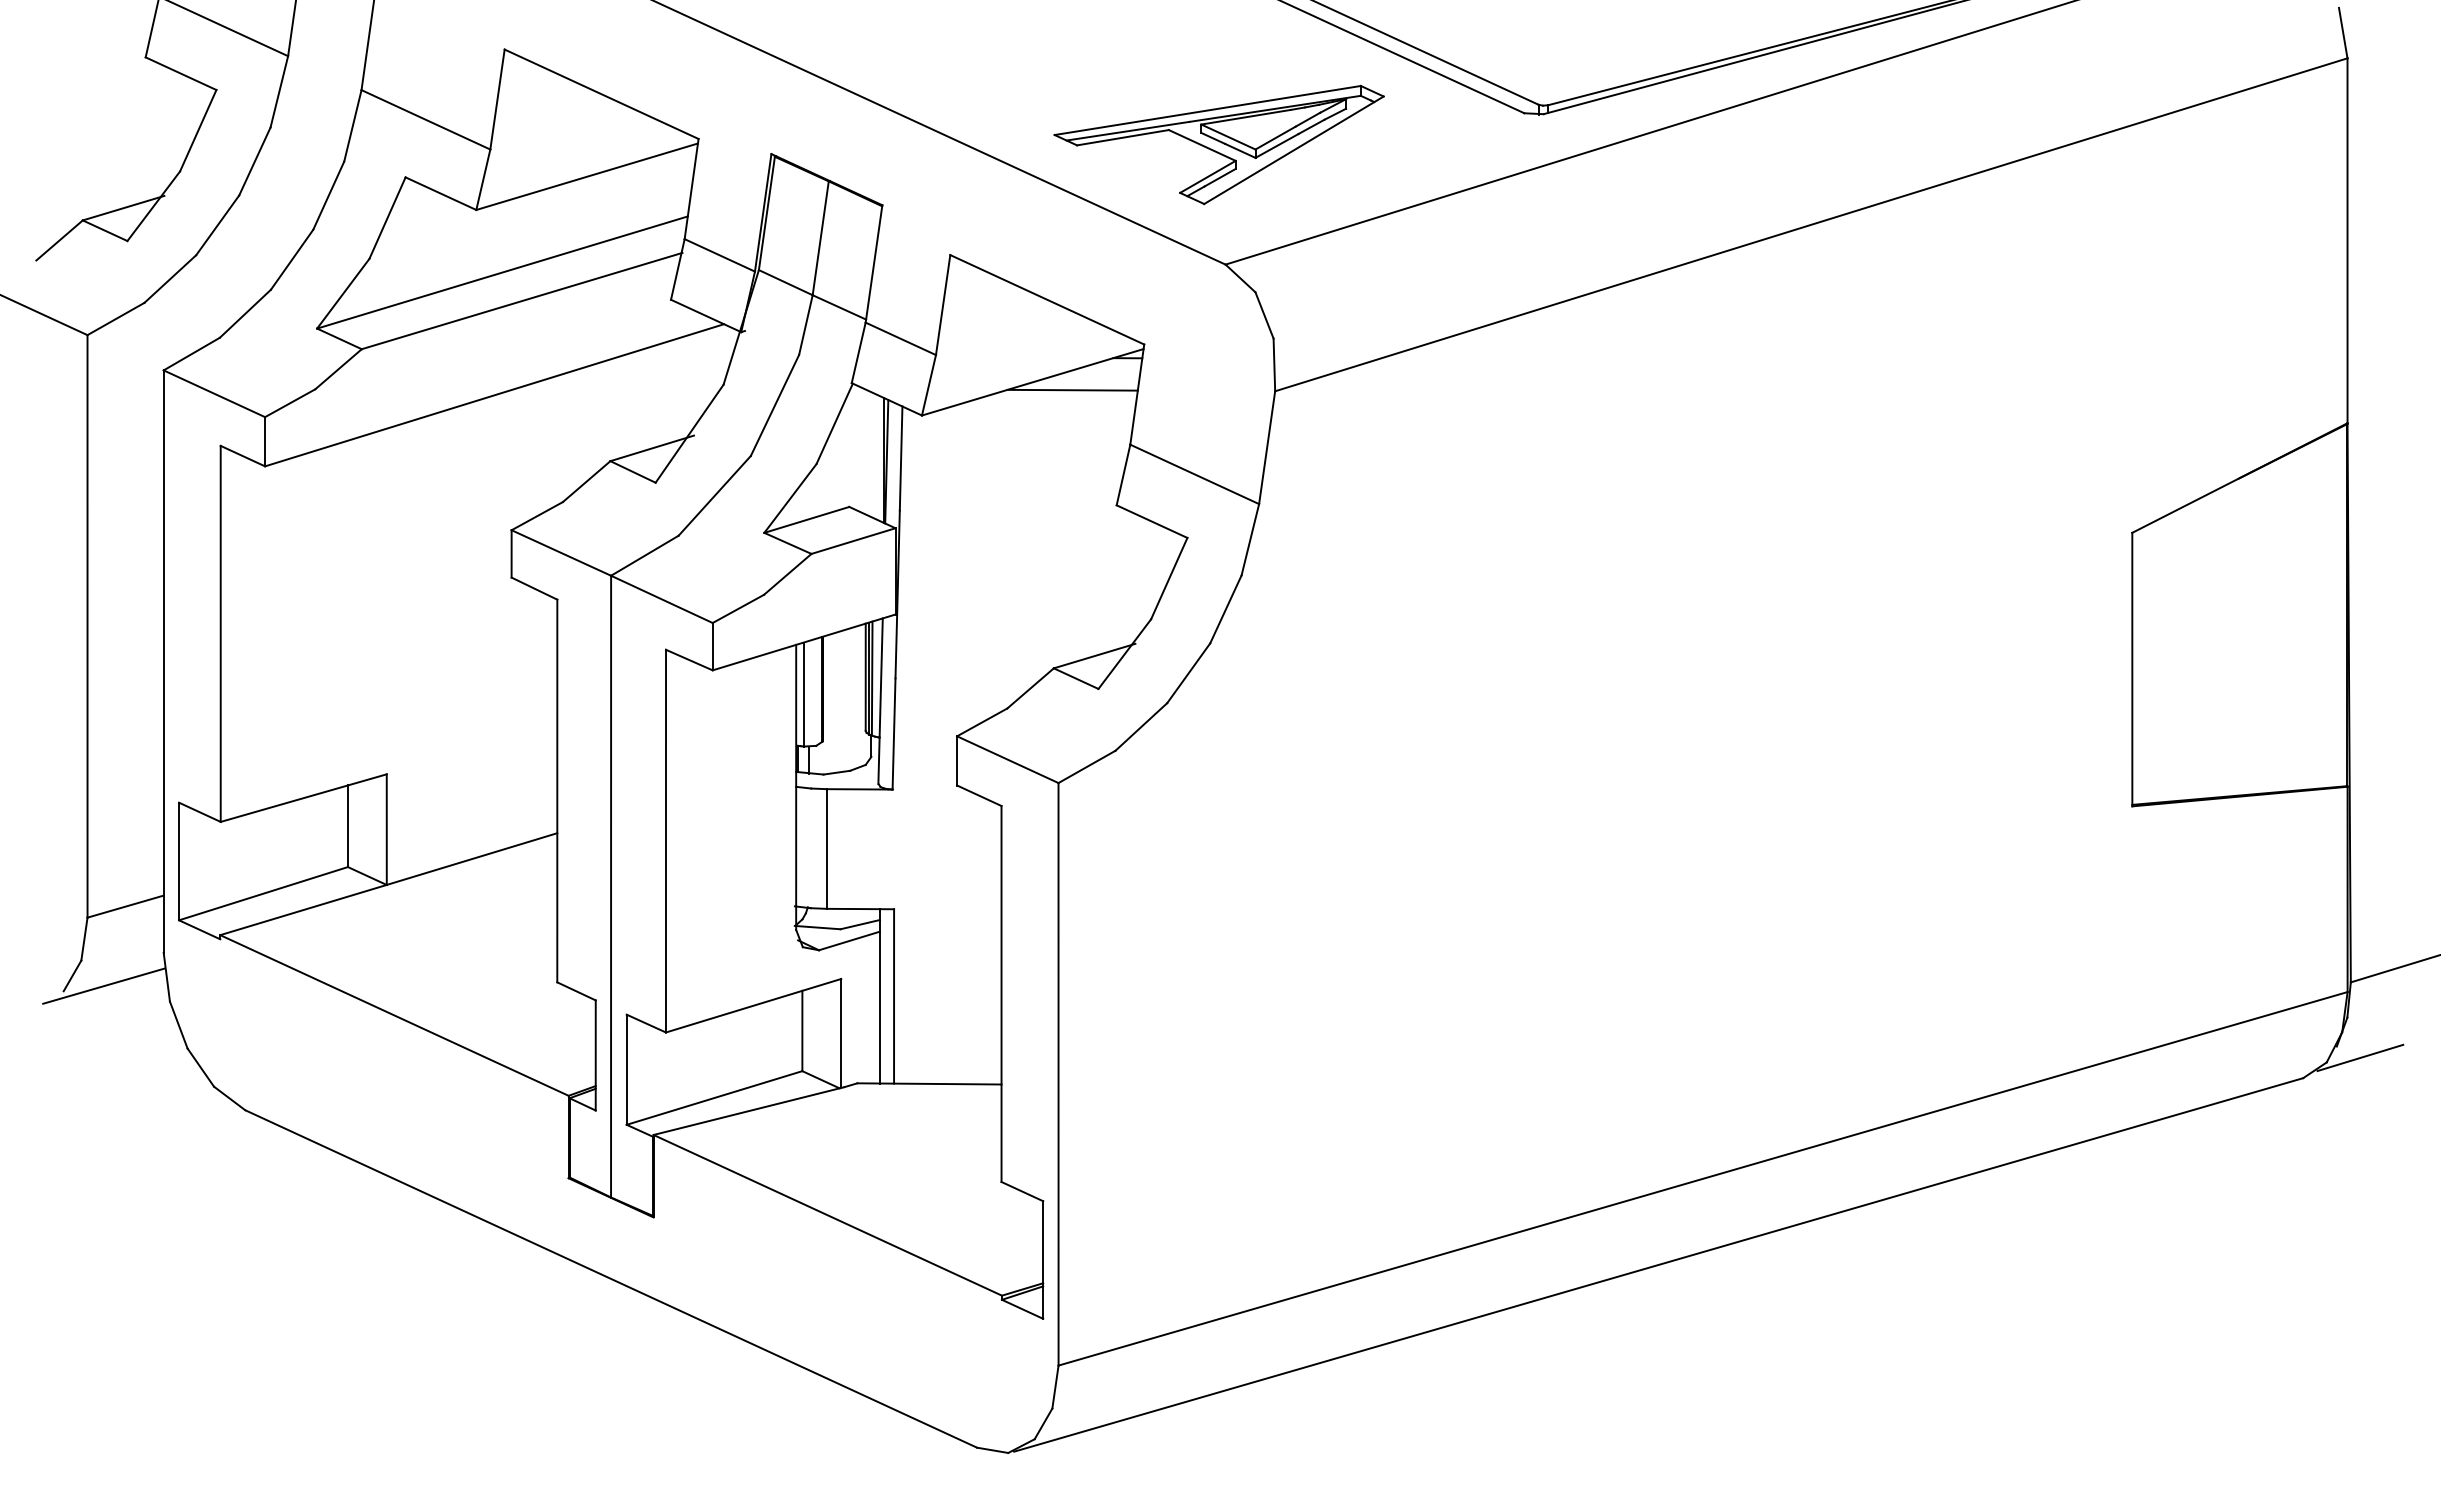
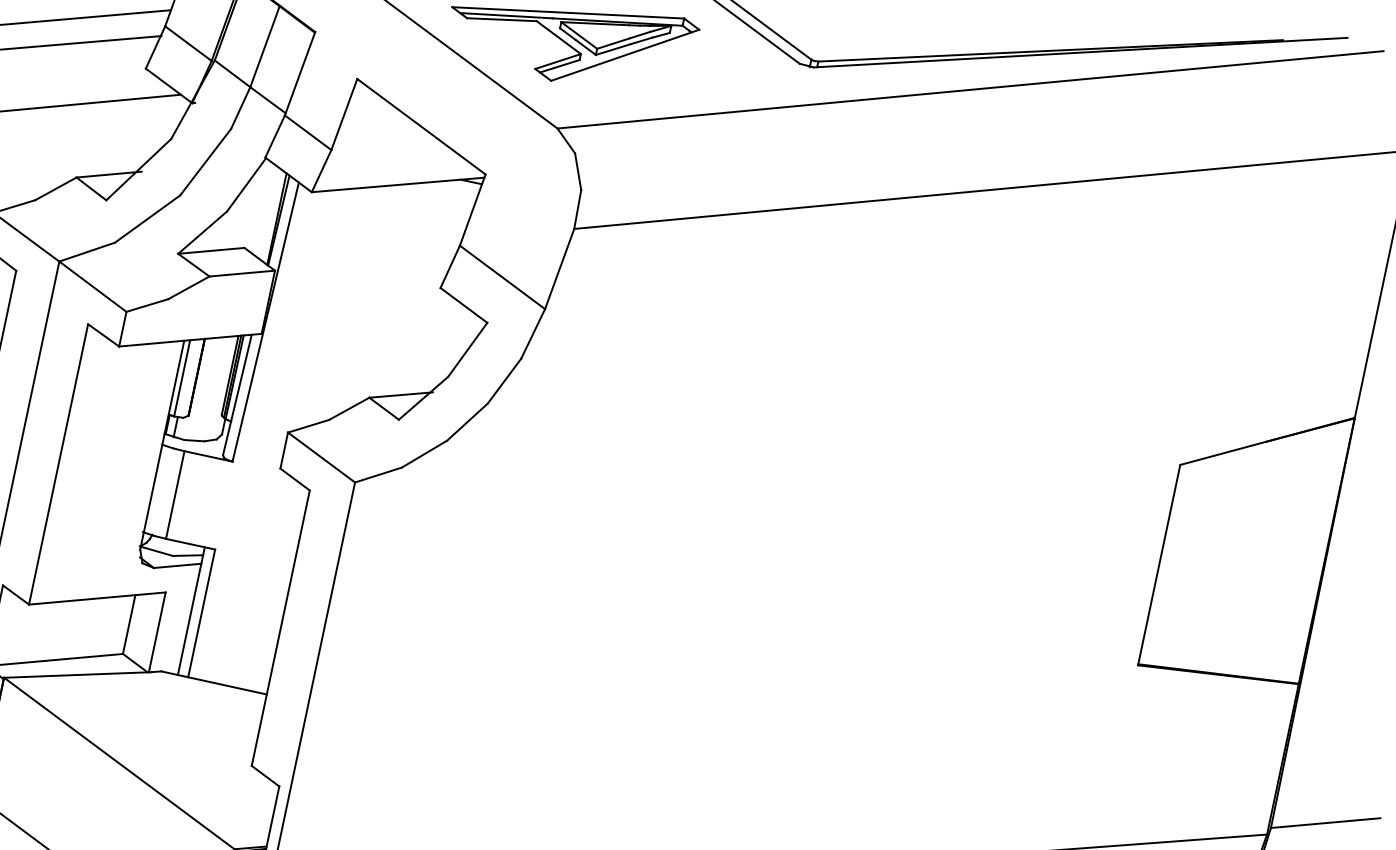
line: (1072, 389) -> (426, 196), removed

